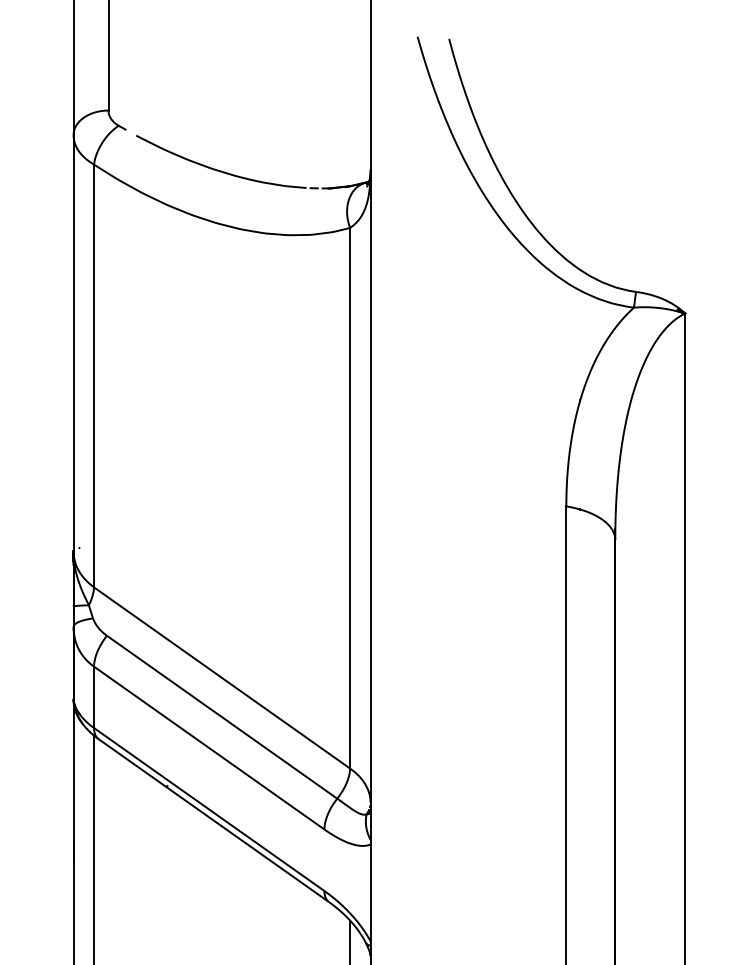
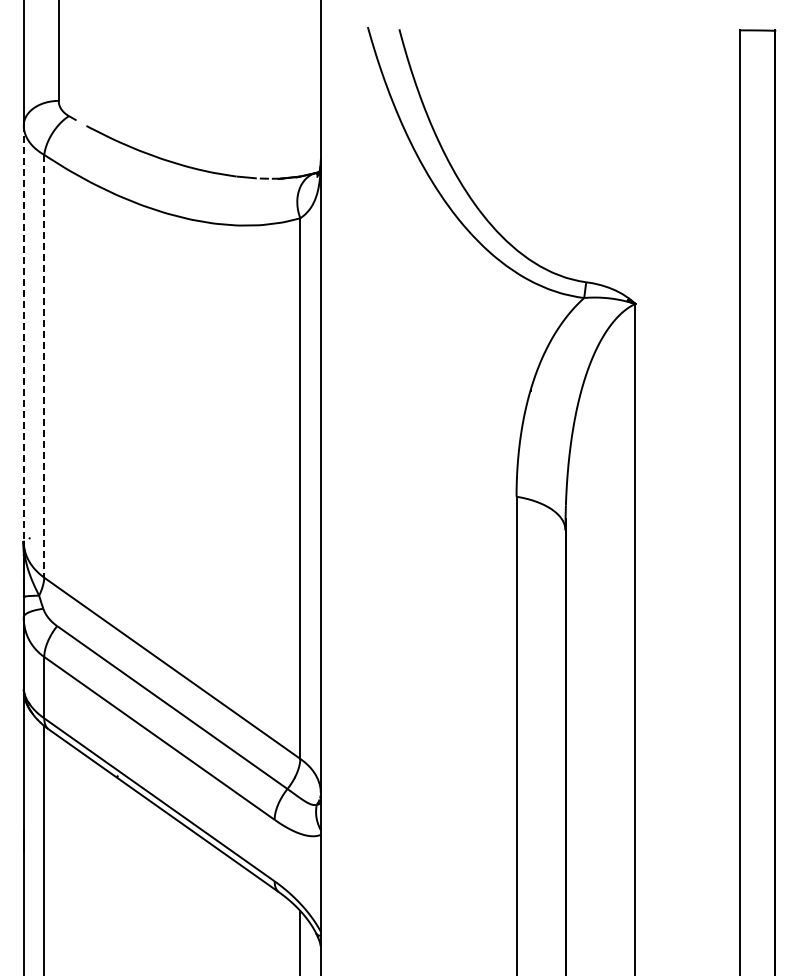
line: (73, 344) -> (23, 334), solid -> dashed
line: (94, 376) -> (44, 366), solid -> dashed

